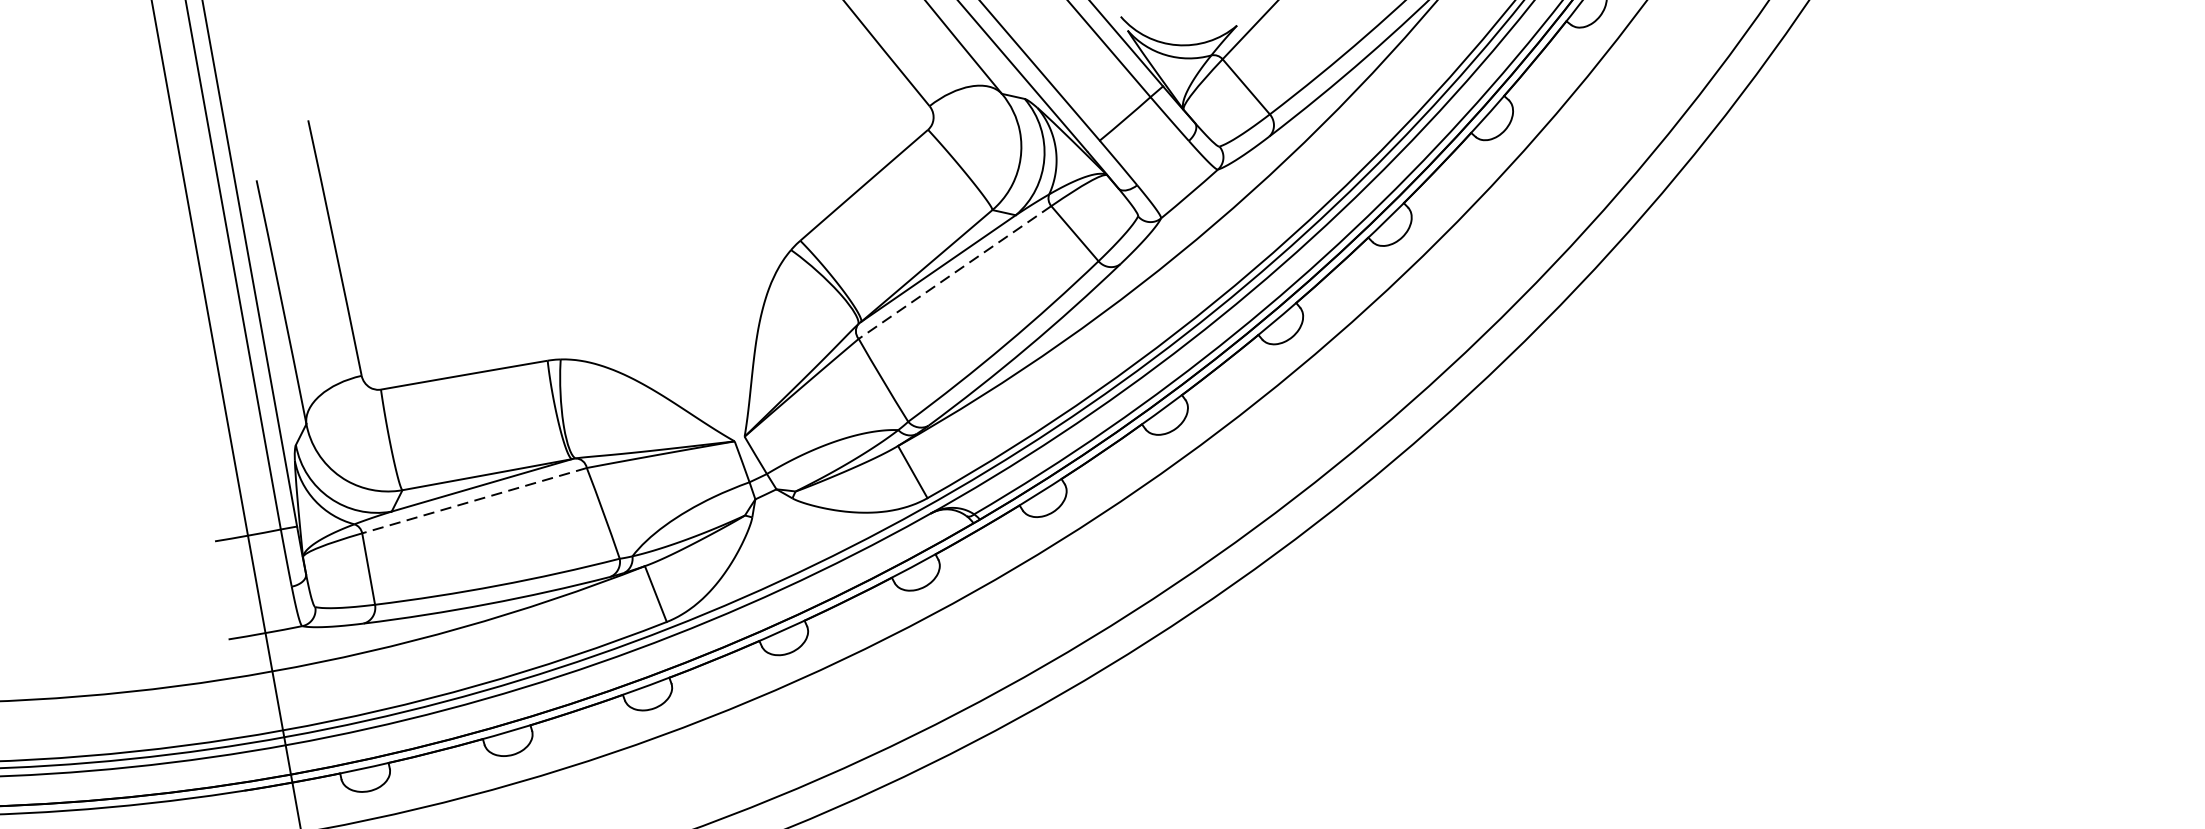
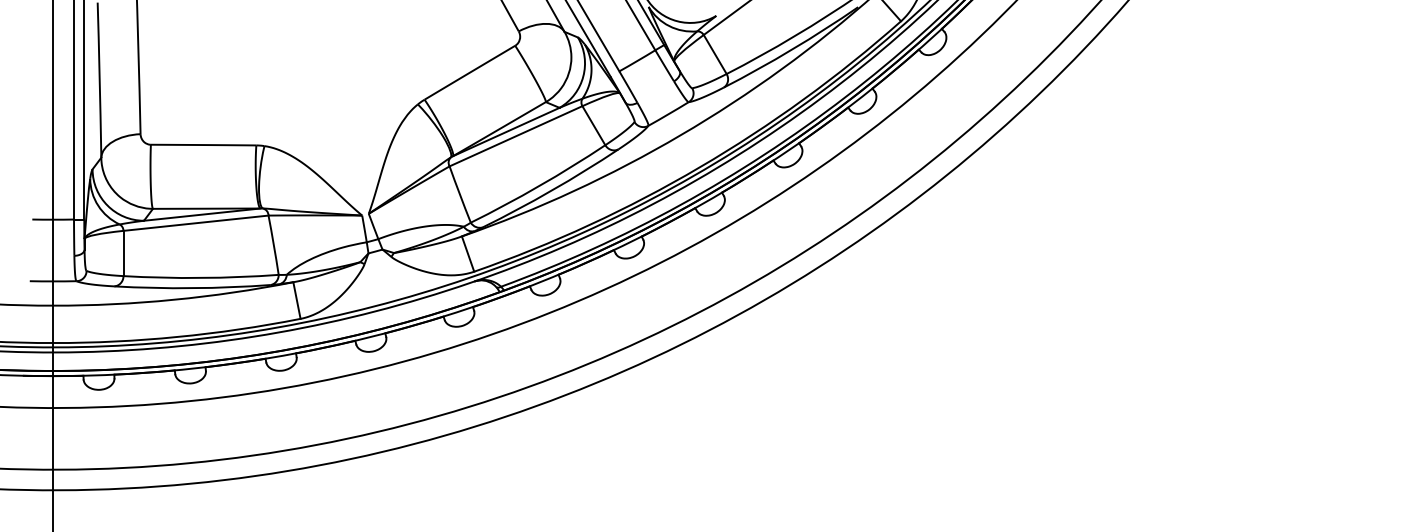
line: (955, 272) -> (516, 136), dashed -> solid
line: (475, 500) -> (196, 223), dashed -> solid

